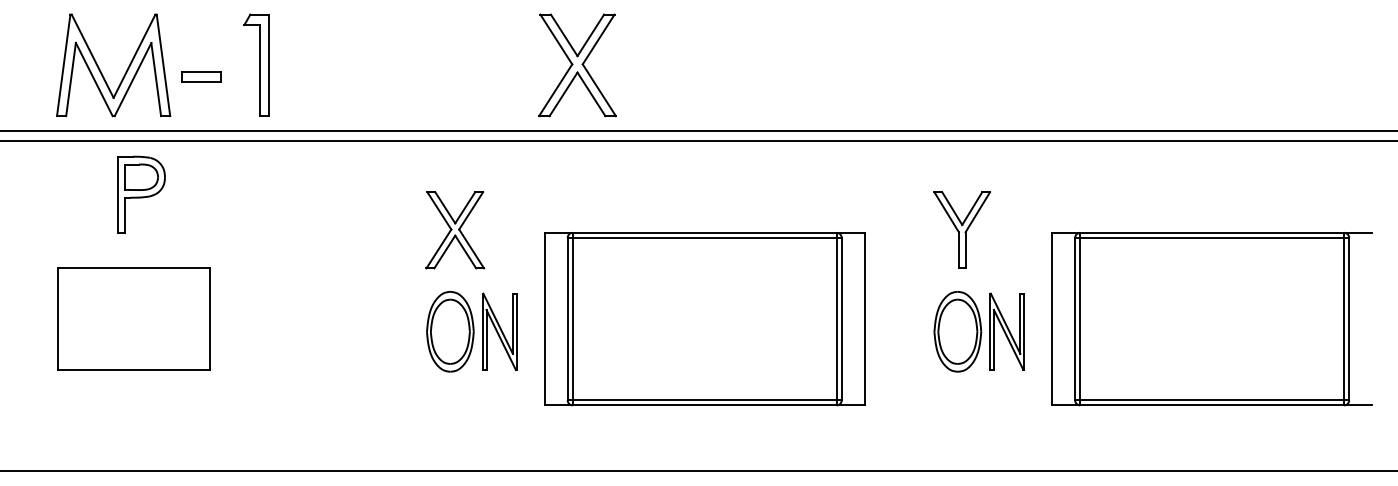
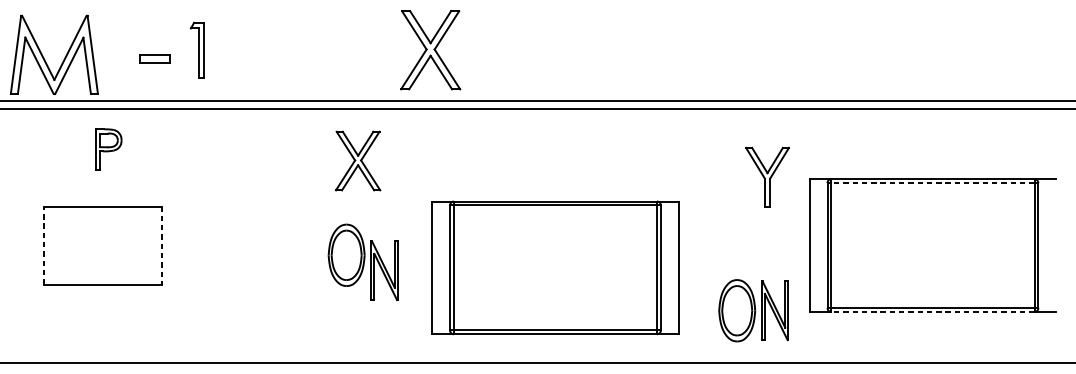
part: (256, 64) -> (197, 49), size x0.7
part: (577, 65) -> (430, 50), moved
part: (101, 71) -> (45, 59), moved
part: (141, 194) -> (108, 149), size x0.7
part: (961, 229) -> (766, 176), moved
part: (455, 230) -> (358, 161), moved
line: (1212, 237) -> (933, 182), solid -> dashed
line: (57, 319) -> (44, 245), solid -> dashed
line: (209, 319) -> (161, 245), solid -> dashed
part: (704, 319) -> (555, 268), moved
part: (499, 331) -> (384, 270), moved
part: (978, 331) -> (753, 310), moved
line: (1212, 405) -> (933, 312), solid -> dashed

